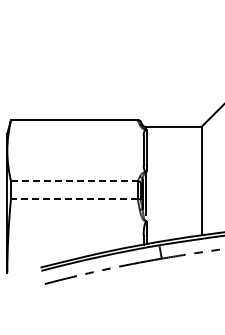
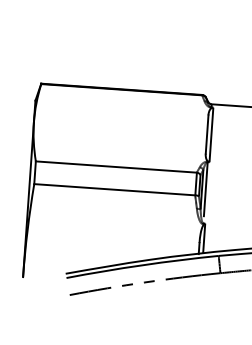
line: (74, 181) -> (116, 167), dashed -> solid
line: (73, 199) -> (113, 190), dashed -> solid

